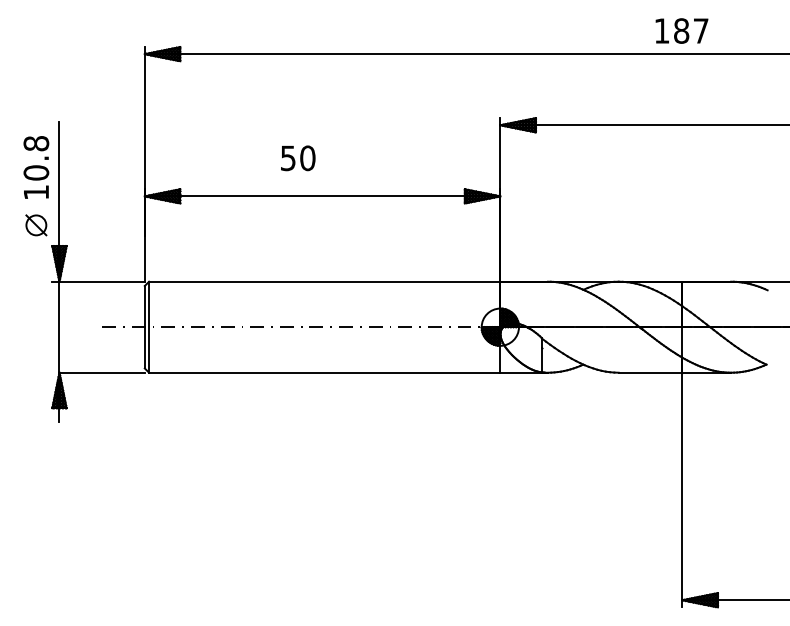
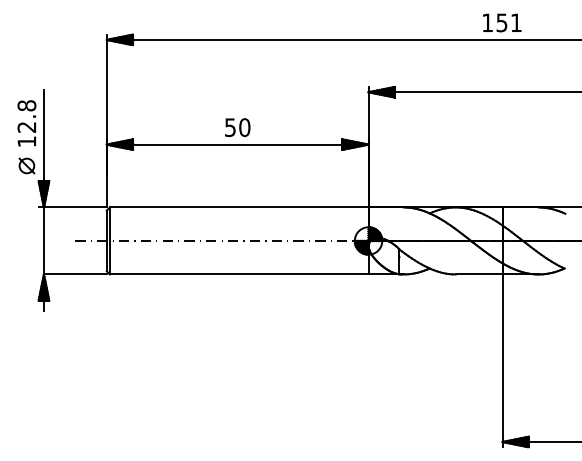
text: (690, 30) -> (508, 22), 187 -> 151
text: (297, 158) -> (237, 127), moved
text: (35, 171) -> (26, 126), 10.8 -> 12.8

